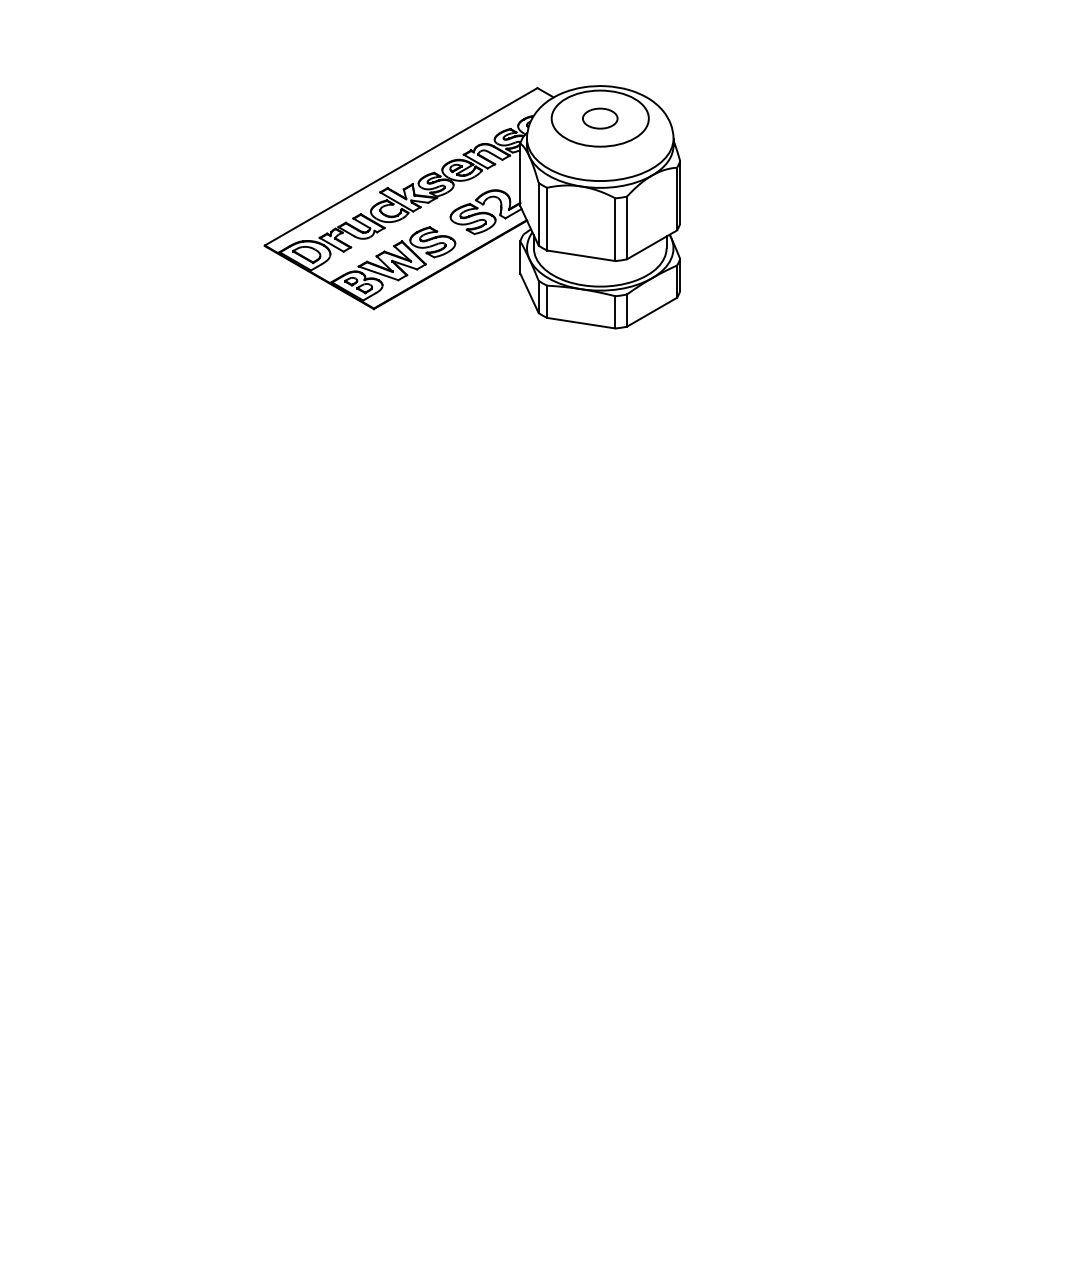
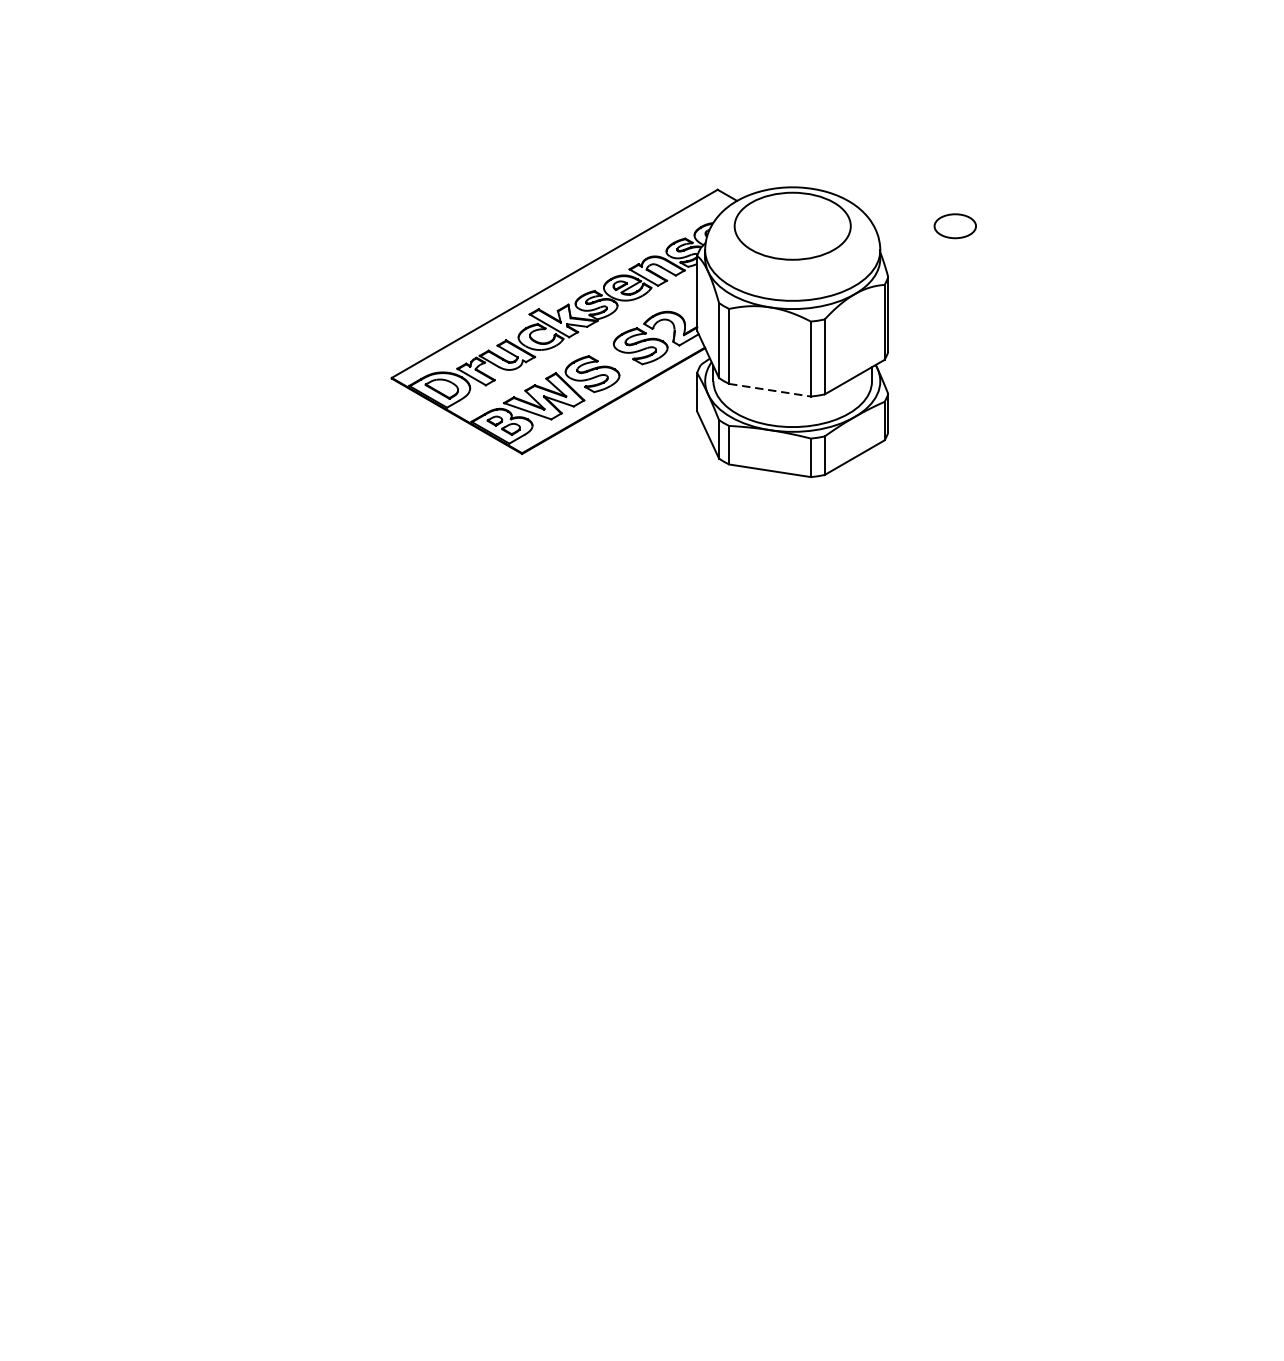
part: (600, 118) -> (955, 226), moved
line: (581, 255) -> (770, 389), solid -> dashed

